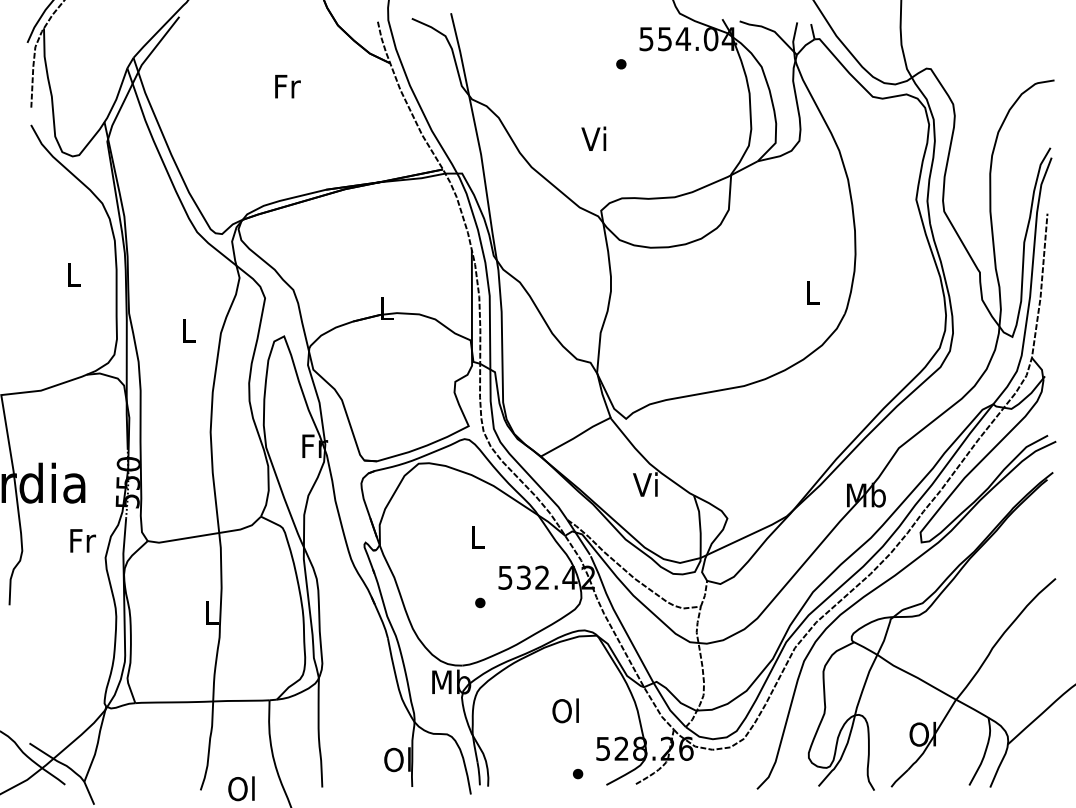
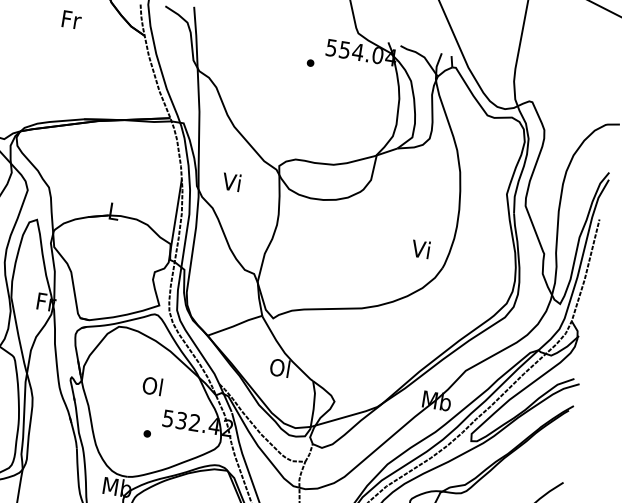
text: (287, 86) -> (71, 19), moved
text: (593, 138) -> (231, 181), moved
text: (811, 292) -> (420, 248), L -> Vi
text: (645, 484) -> (279, 367), Vi -> Ol
text: (476, 536) -> (152, 385), L -> Ol

